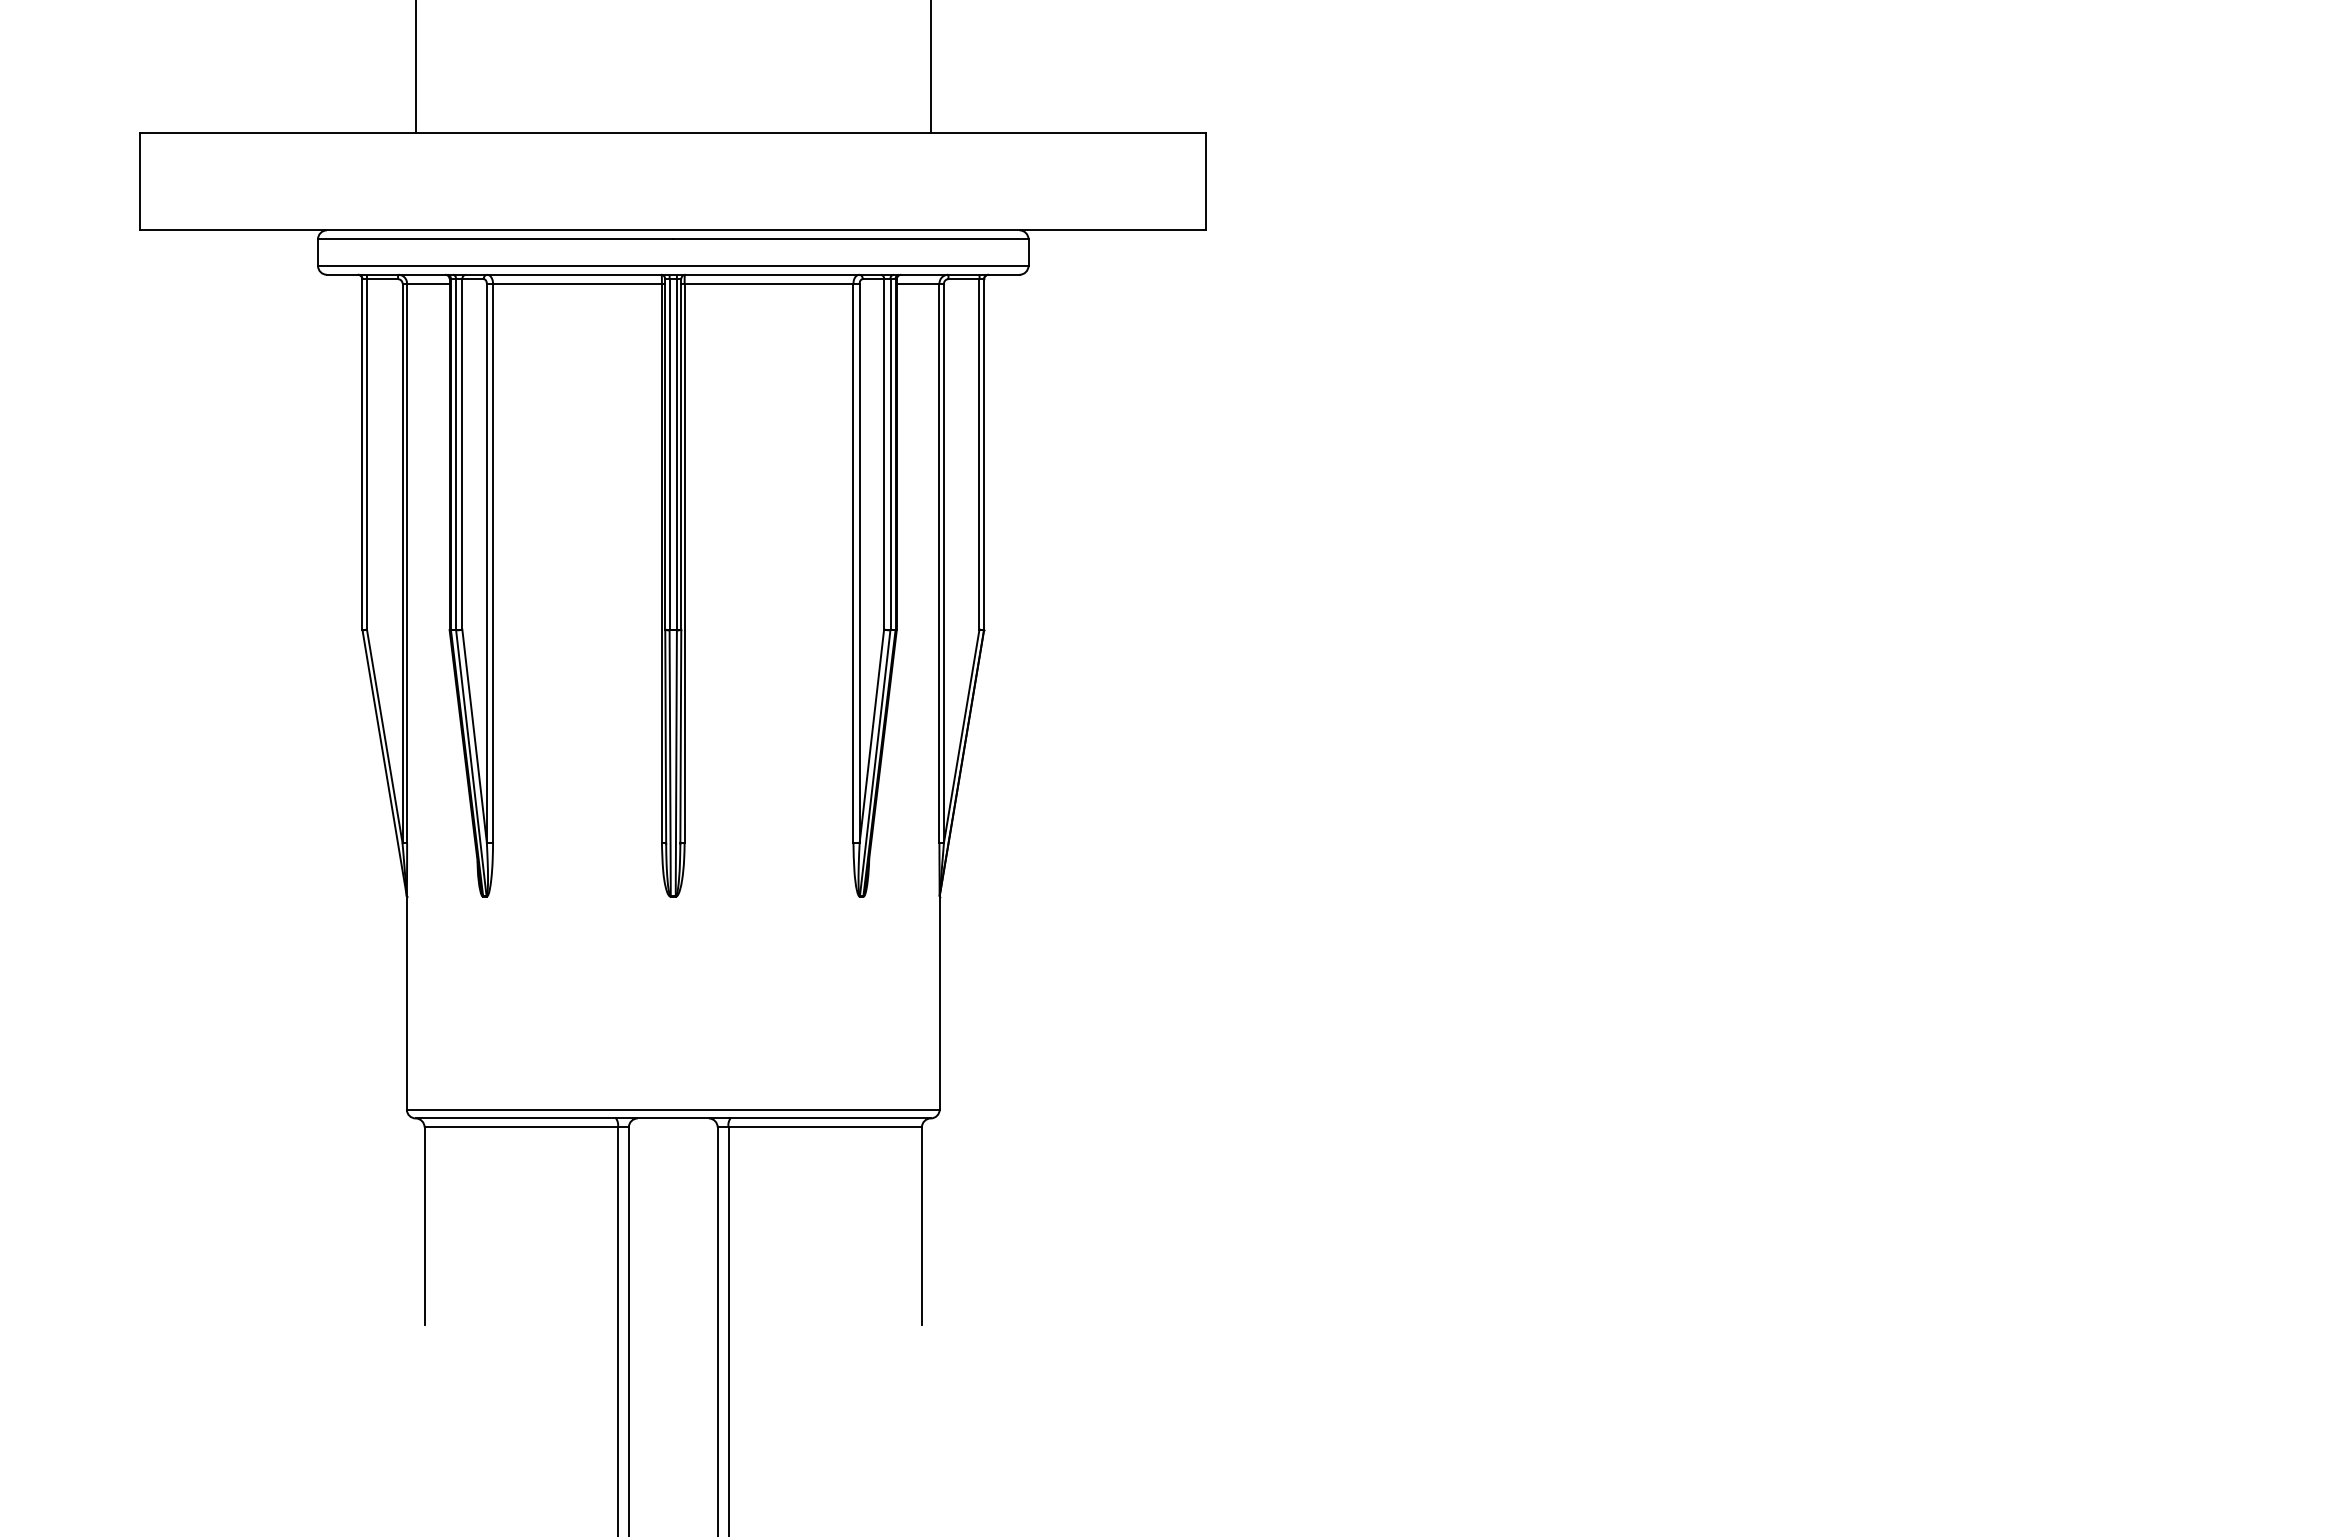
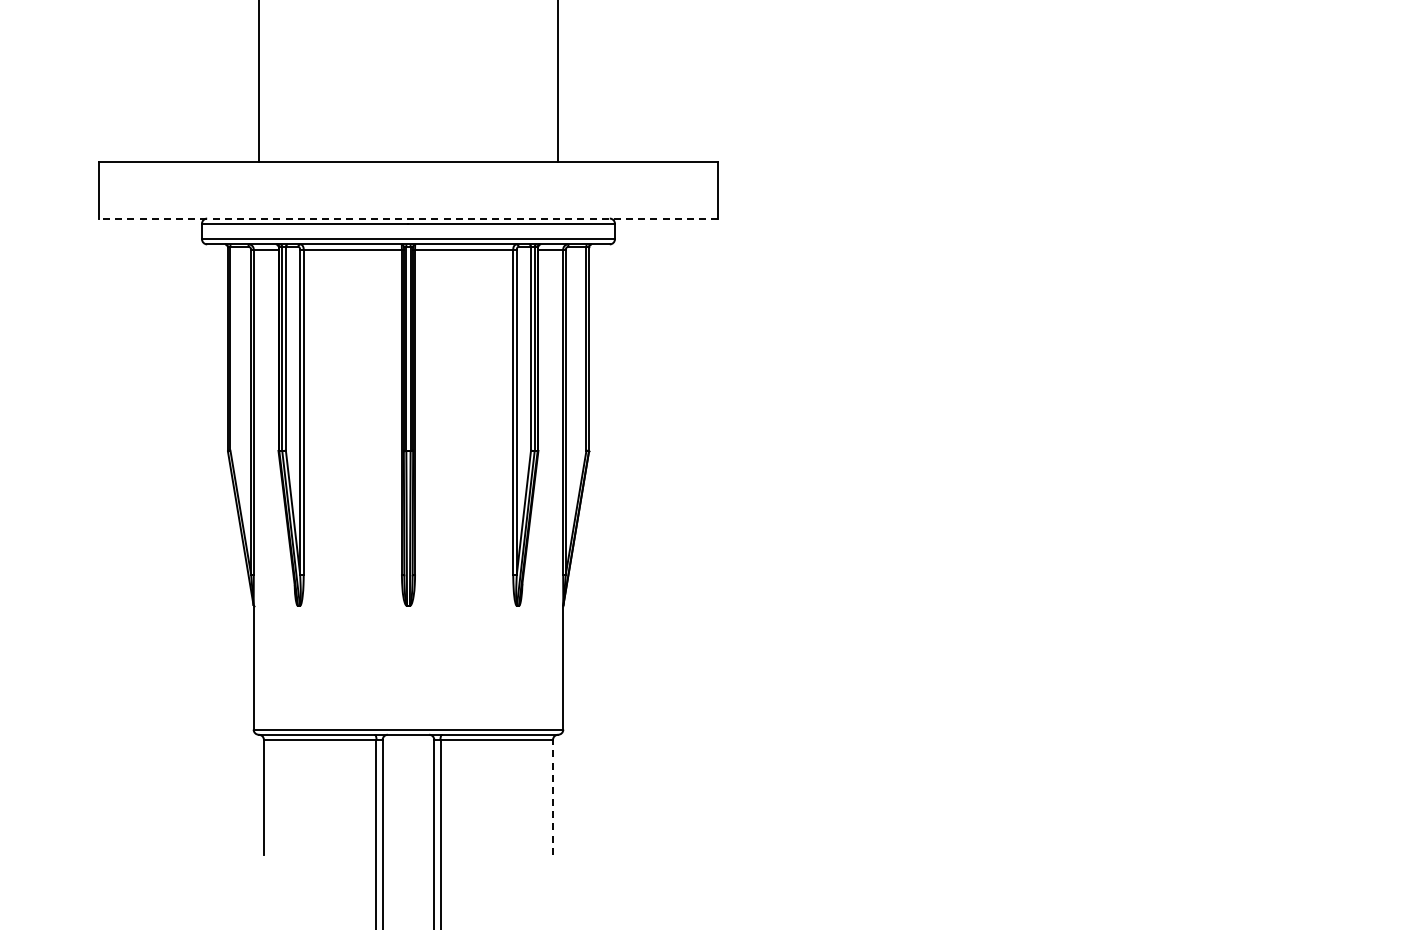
line: (673, 230) -> (408, 218), solid -> dashed
line: (922, 1224) -> (553, 796), solid -> dashed

